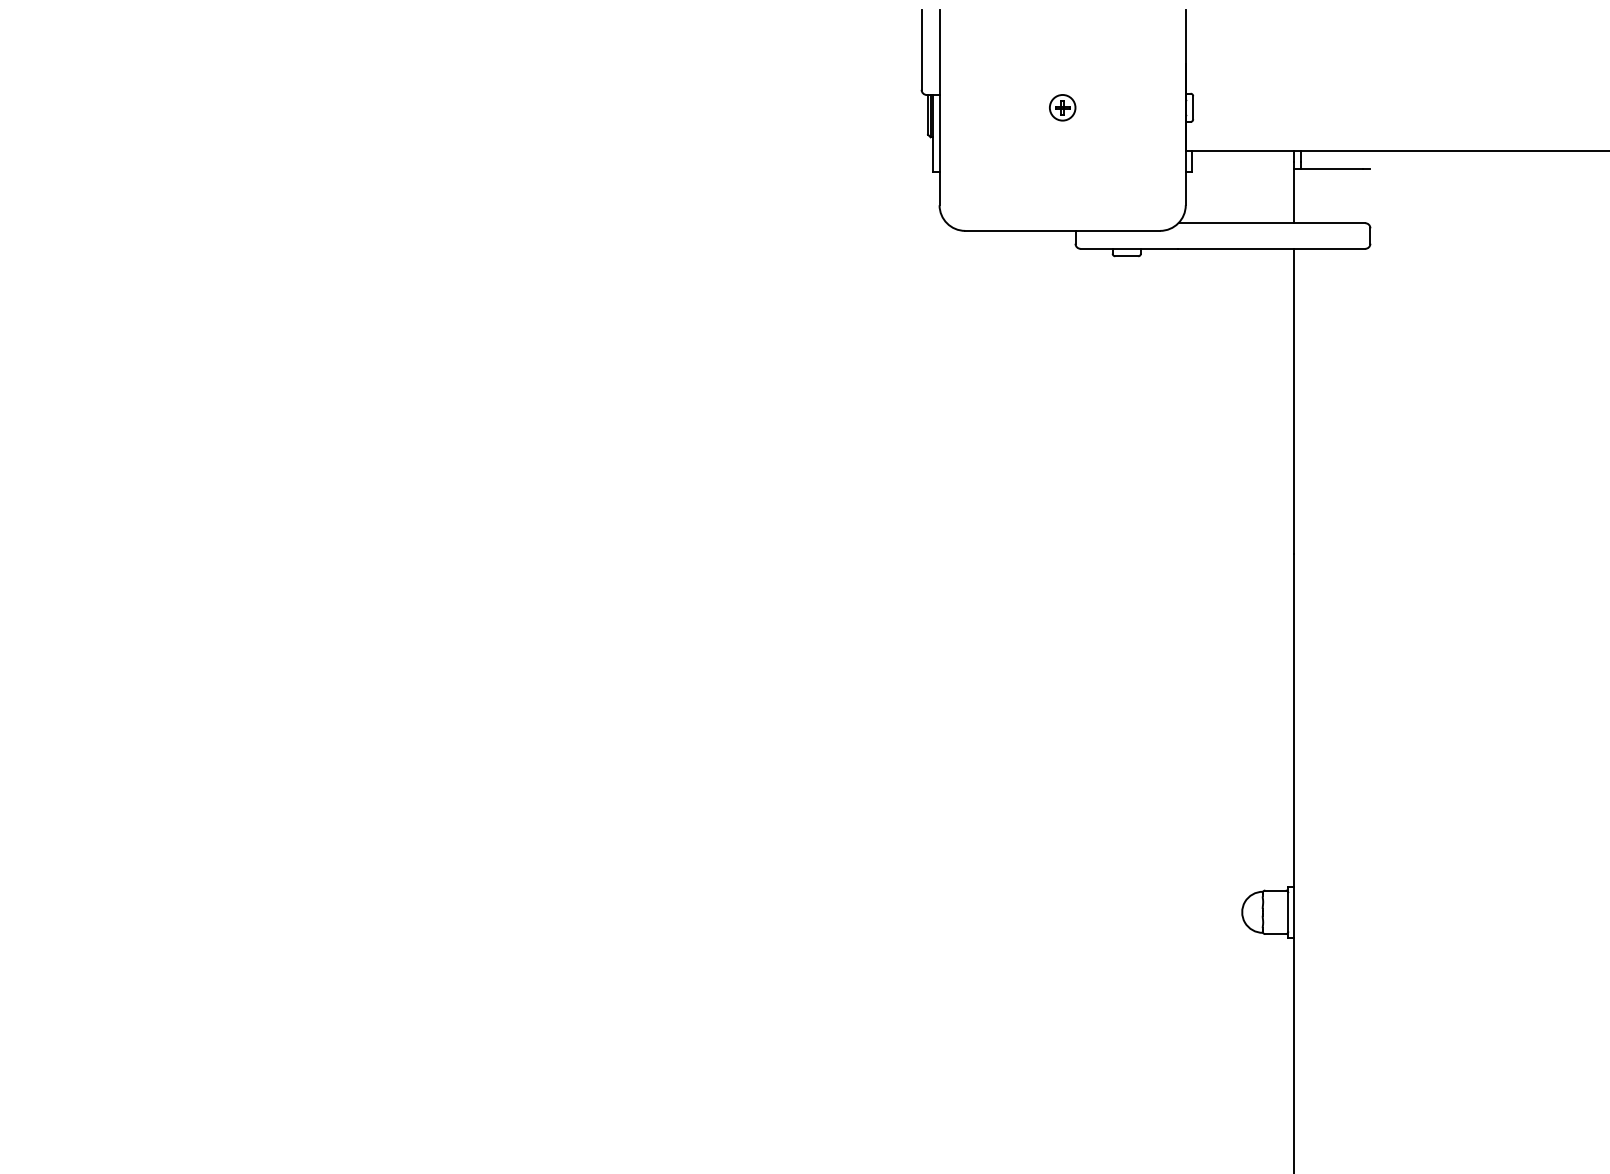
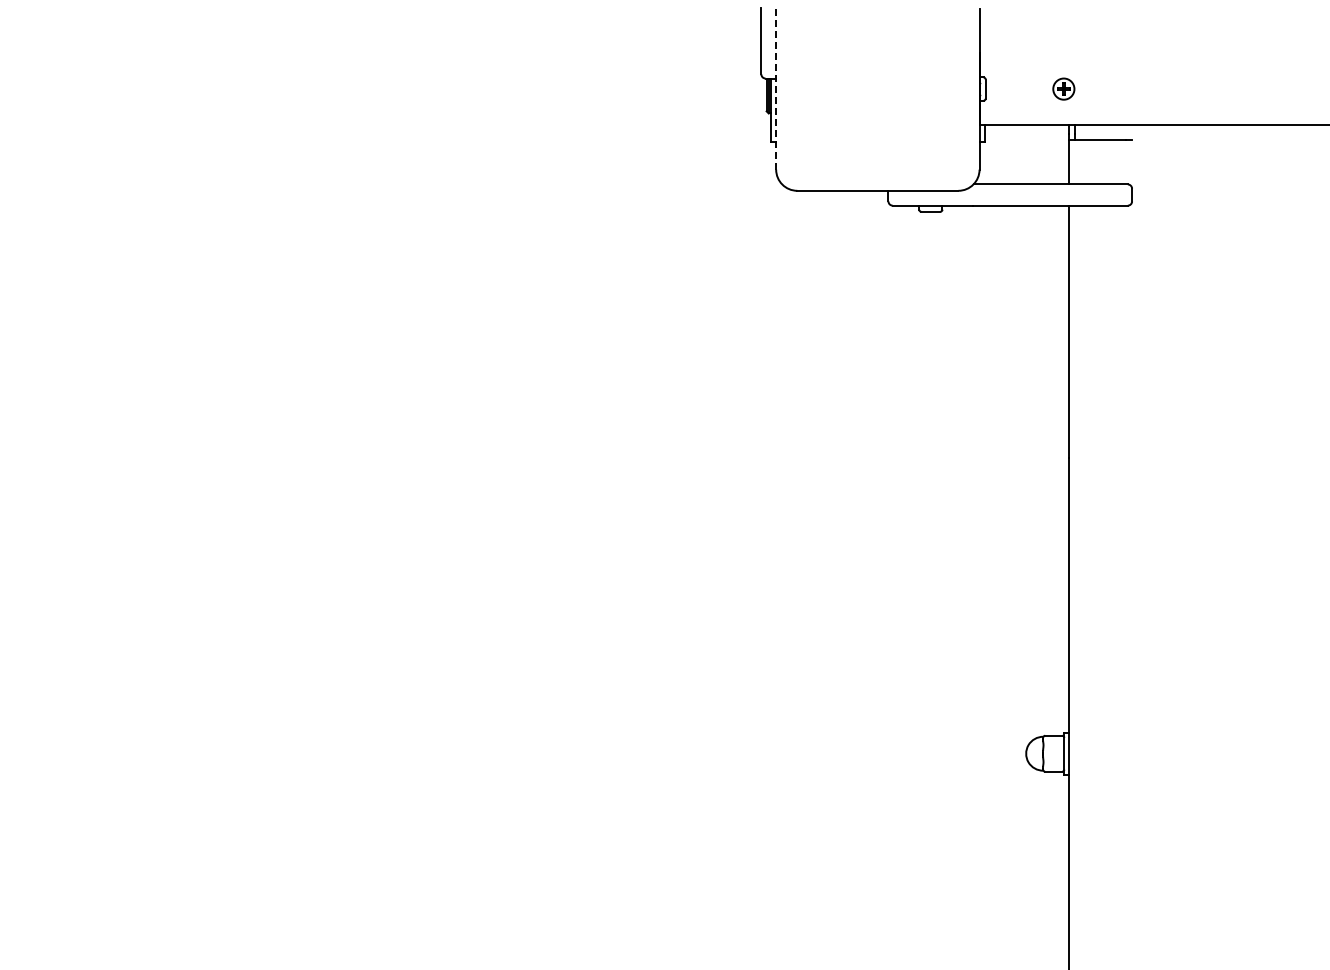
part: (1062, 107) -> (1063, 88), moved
line: (939, 108) -> (776, 89), solid -> dashed

